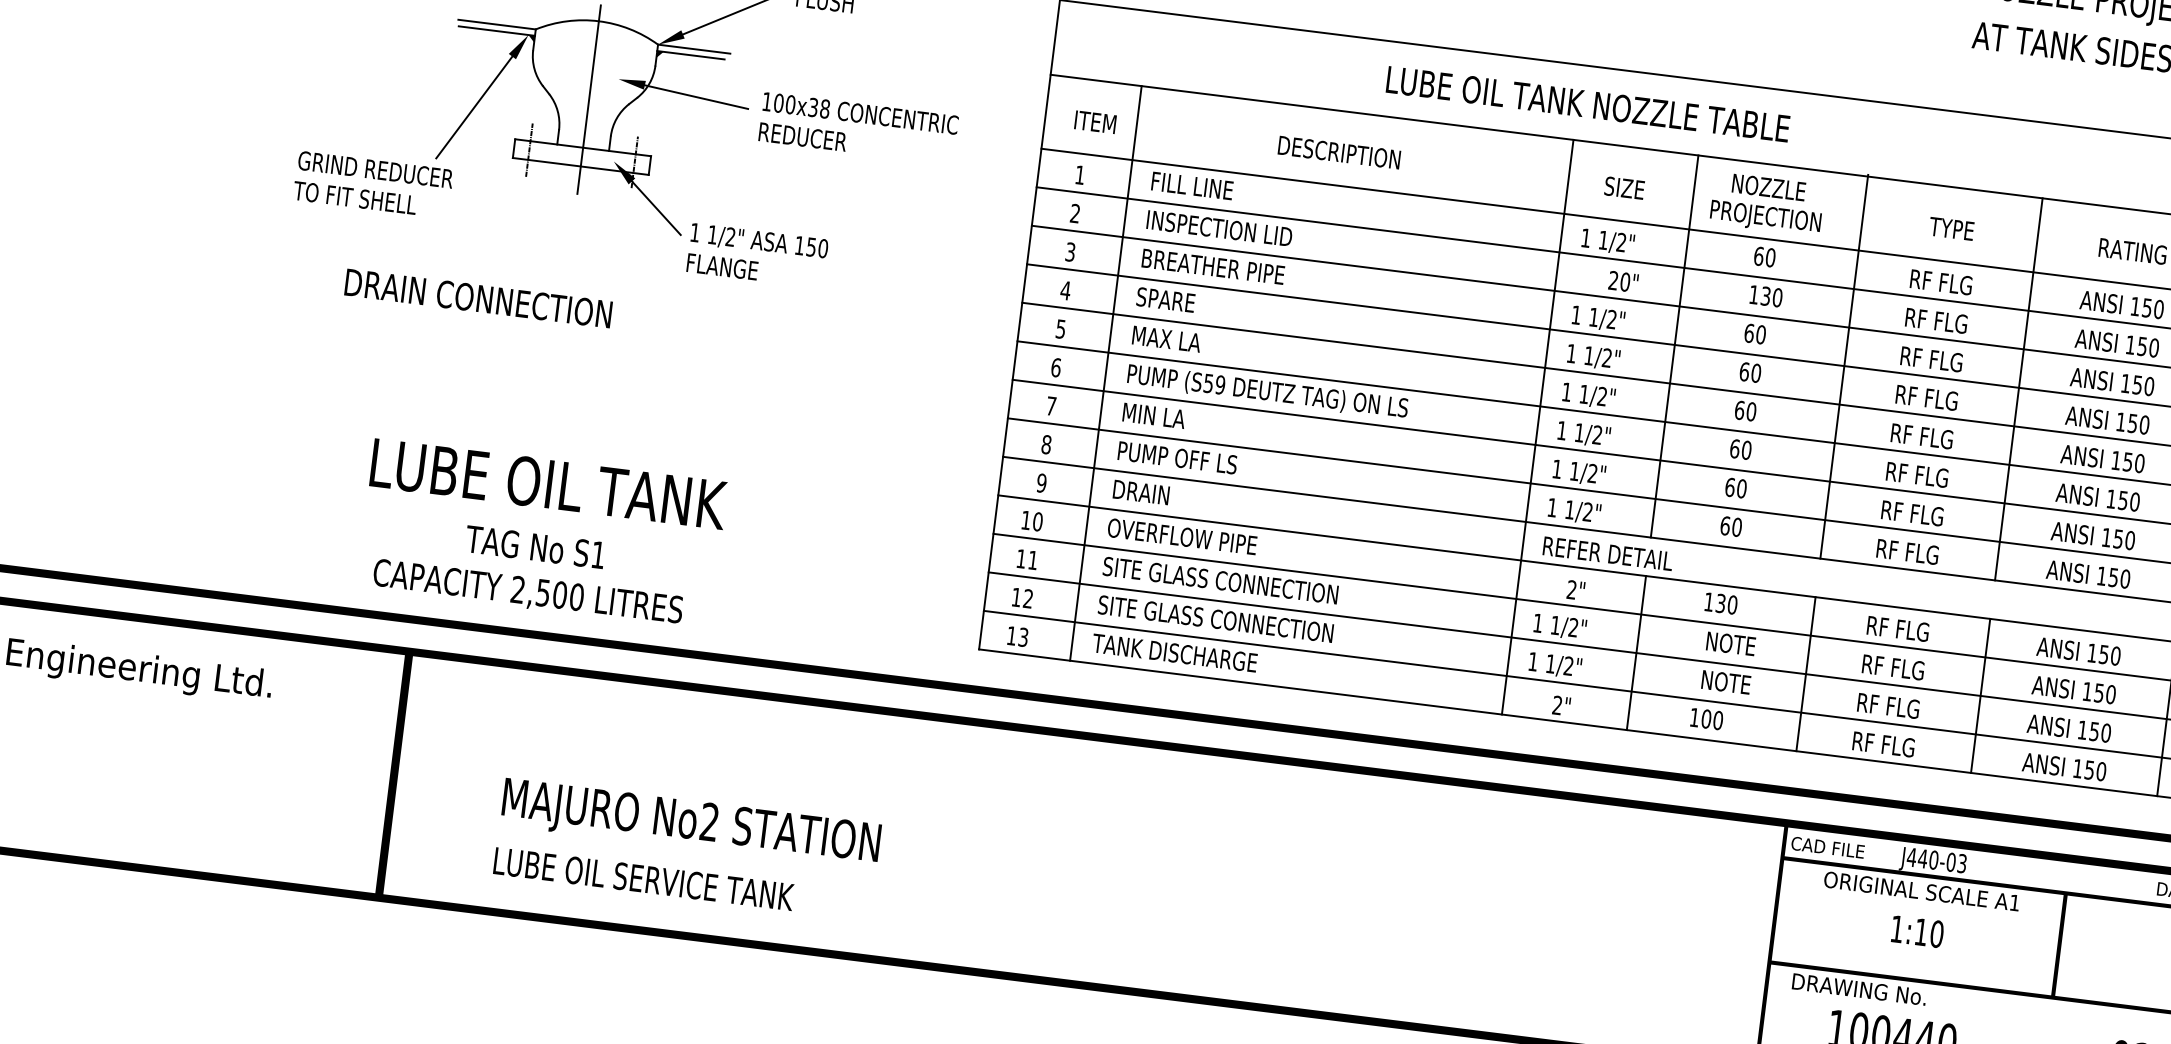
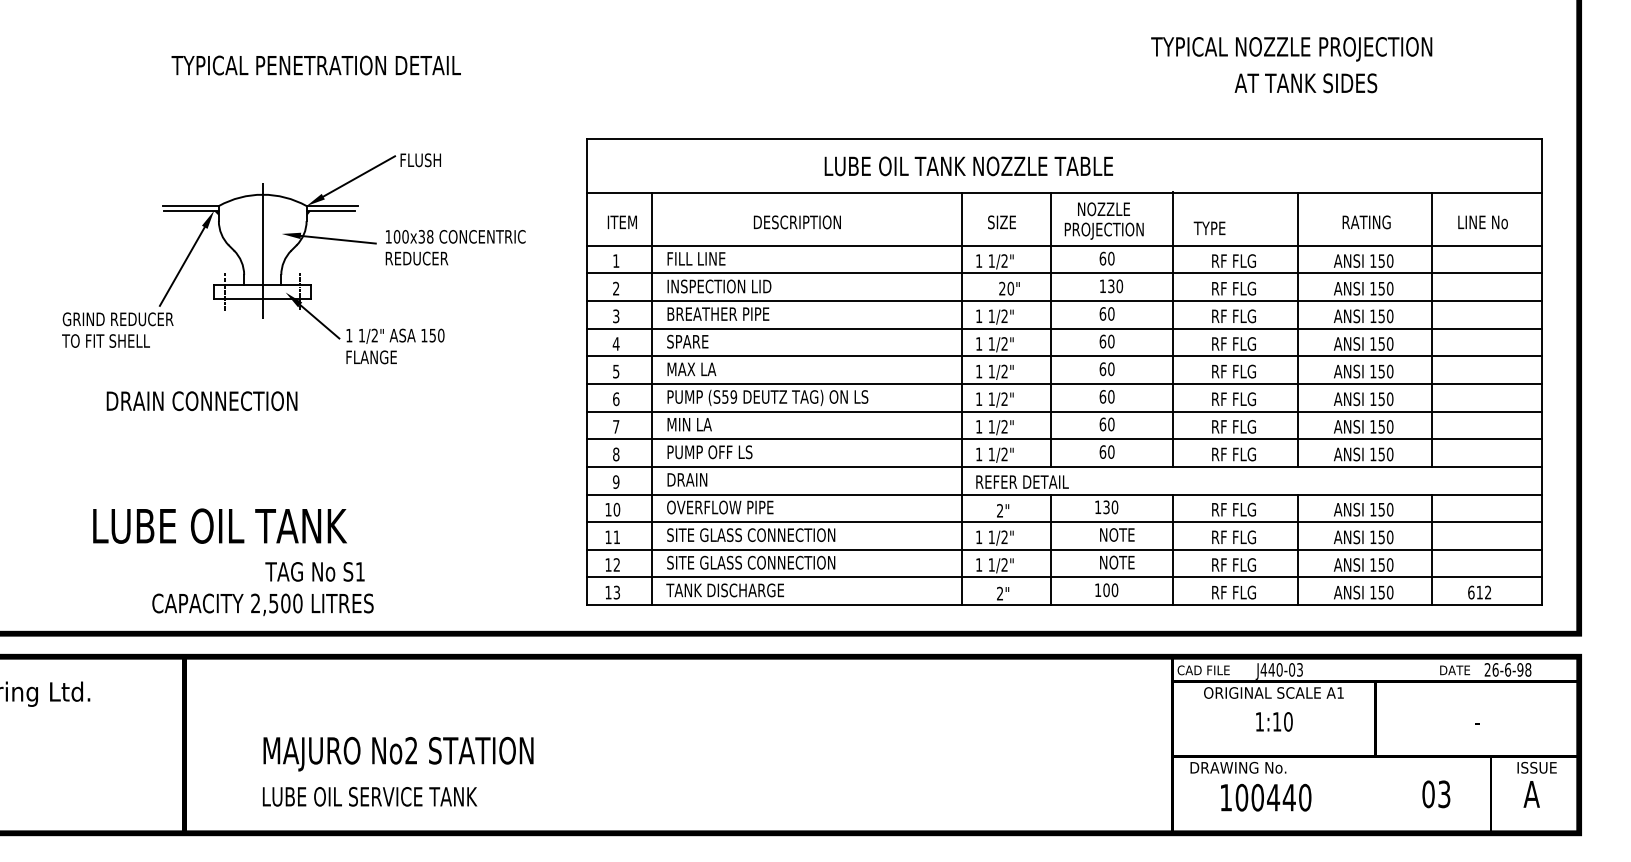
text: (1951, 227) -> (1209, 227), moved
text: (548, 483) -> (219, 525), moved
text: (534, 546) -> (314, 571), moved

